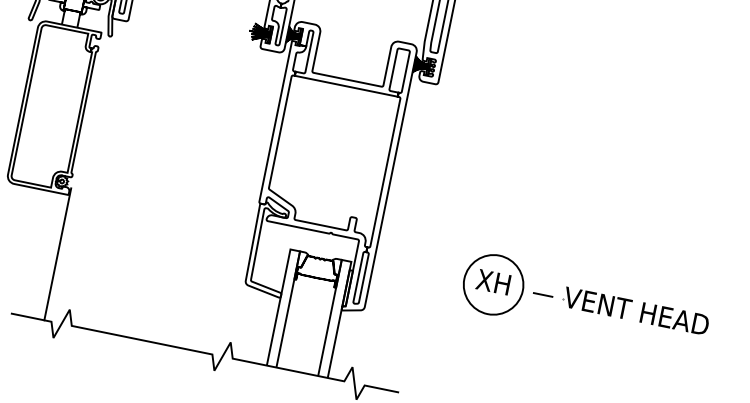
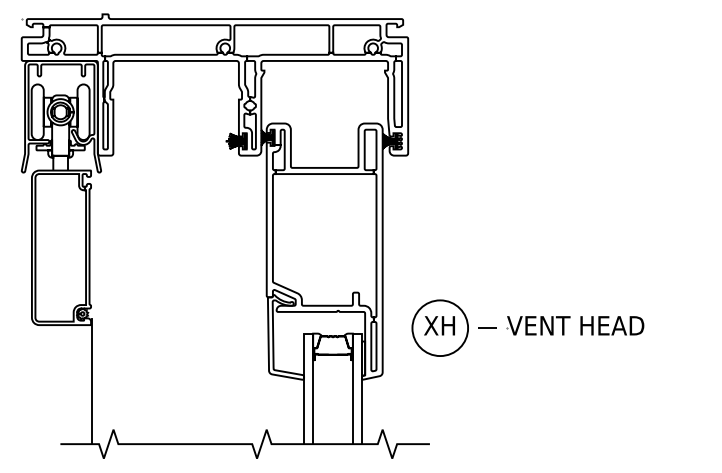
part: (585, 302) -> (527, 327), moved

